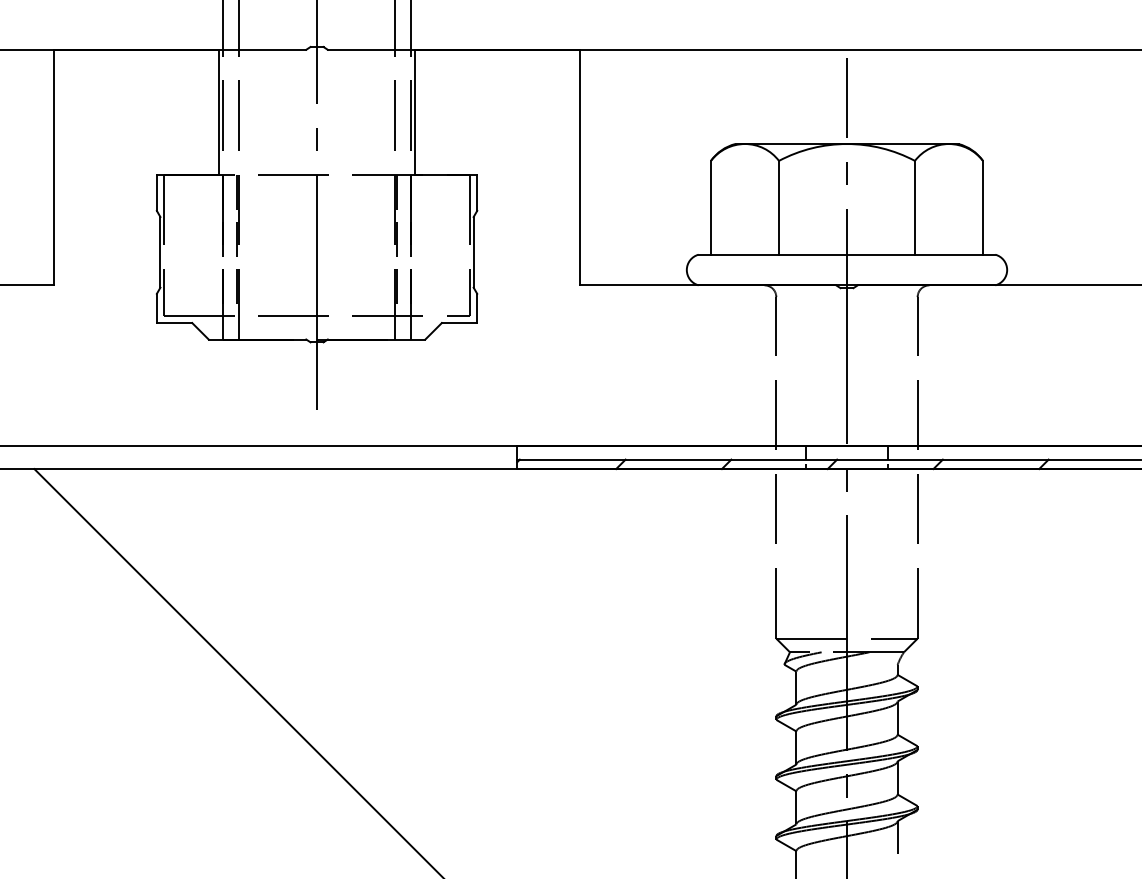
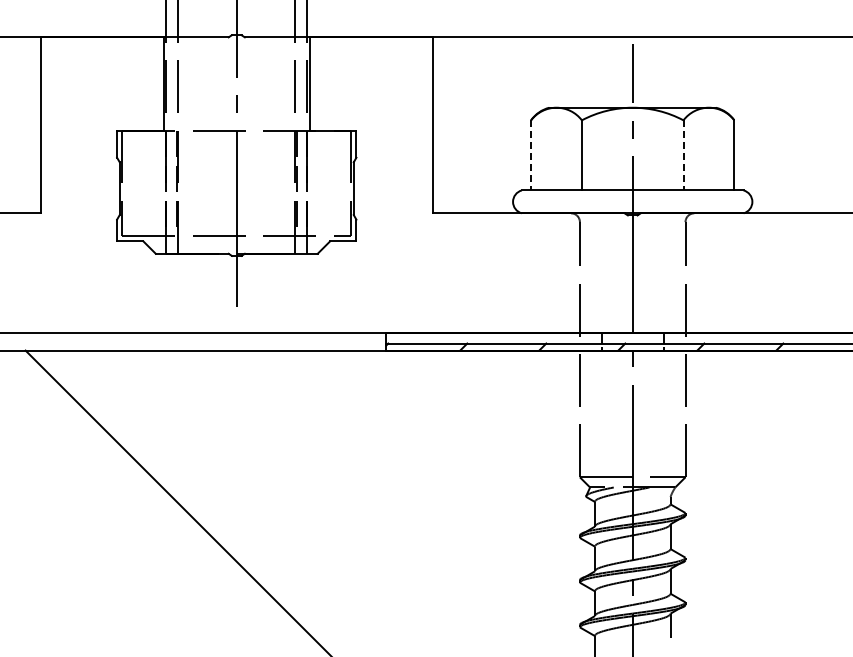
line: (711, 207) -> (531, 155), solid -> dashed
line: (914, 207) -> (683, 155), solid -> dashed

